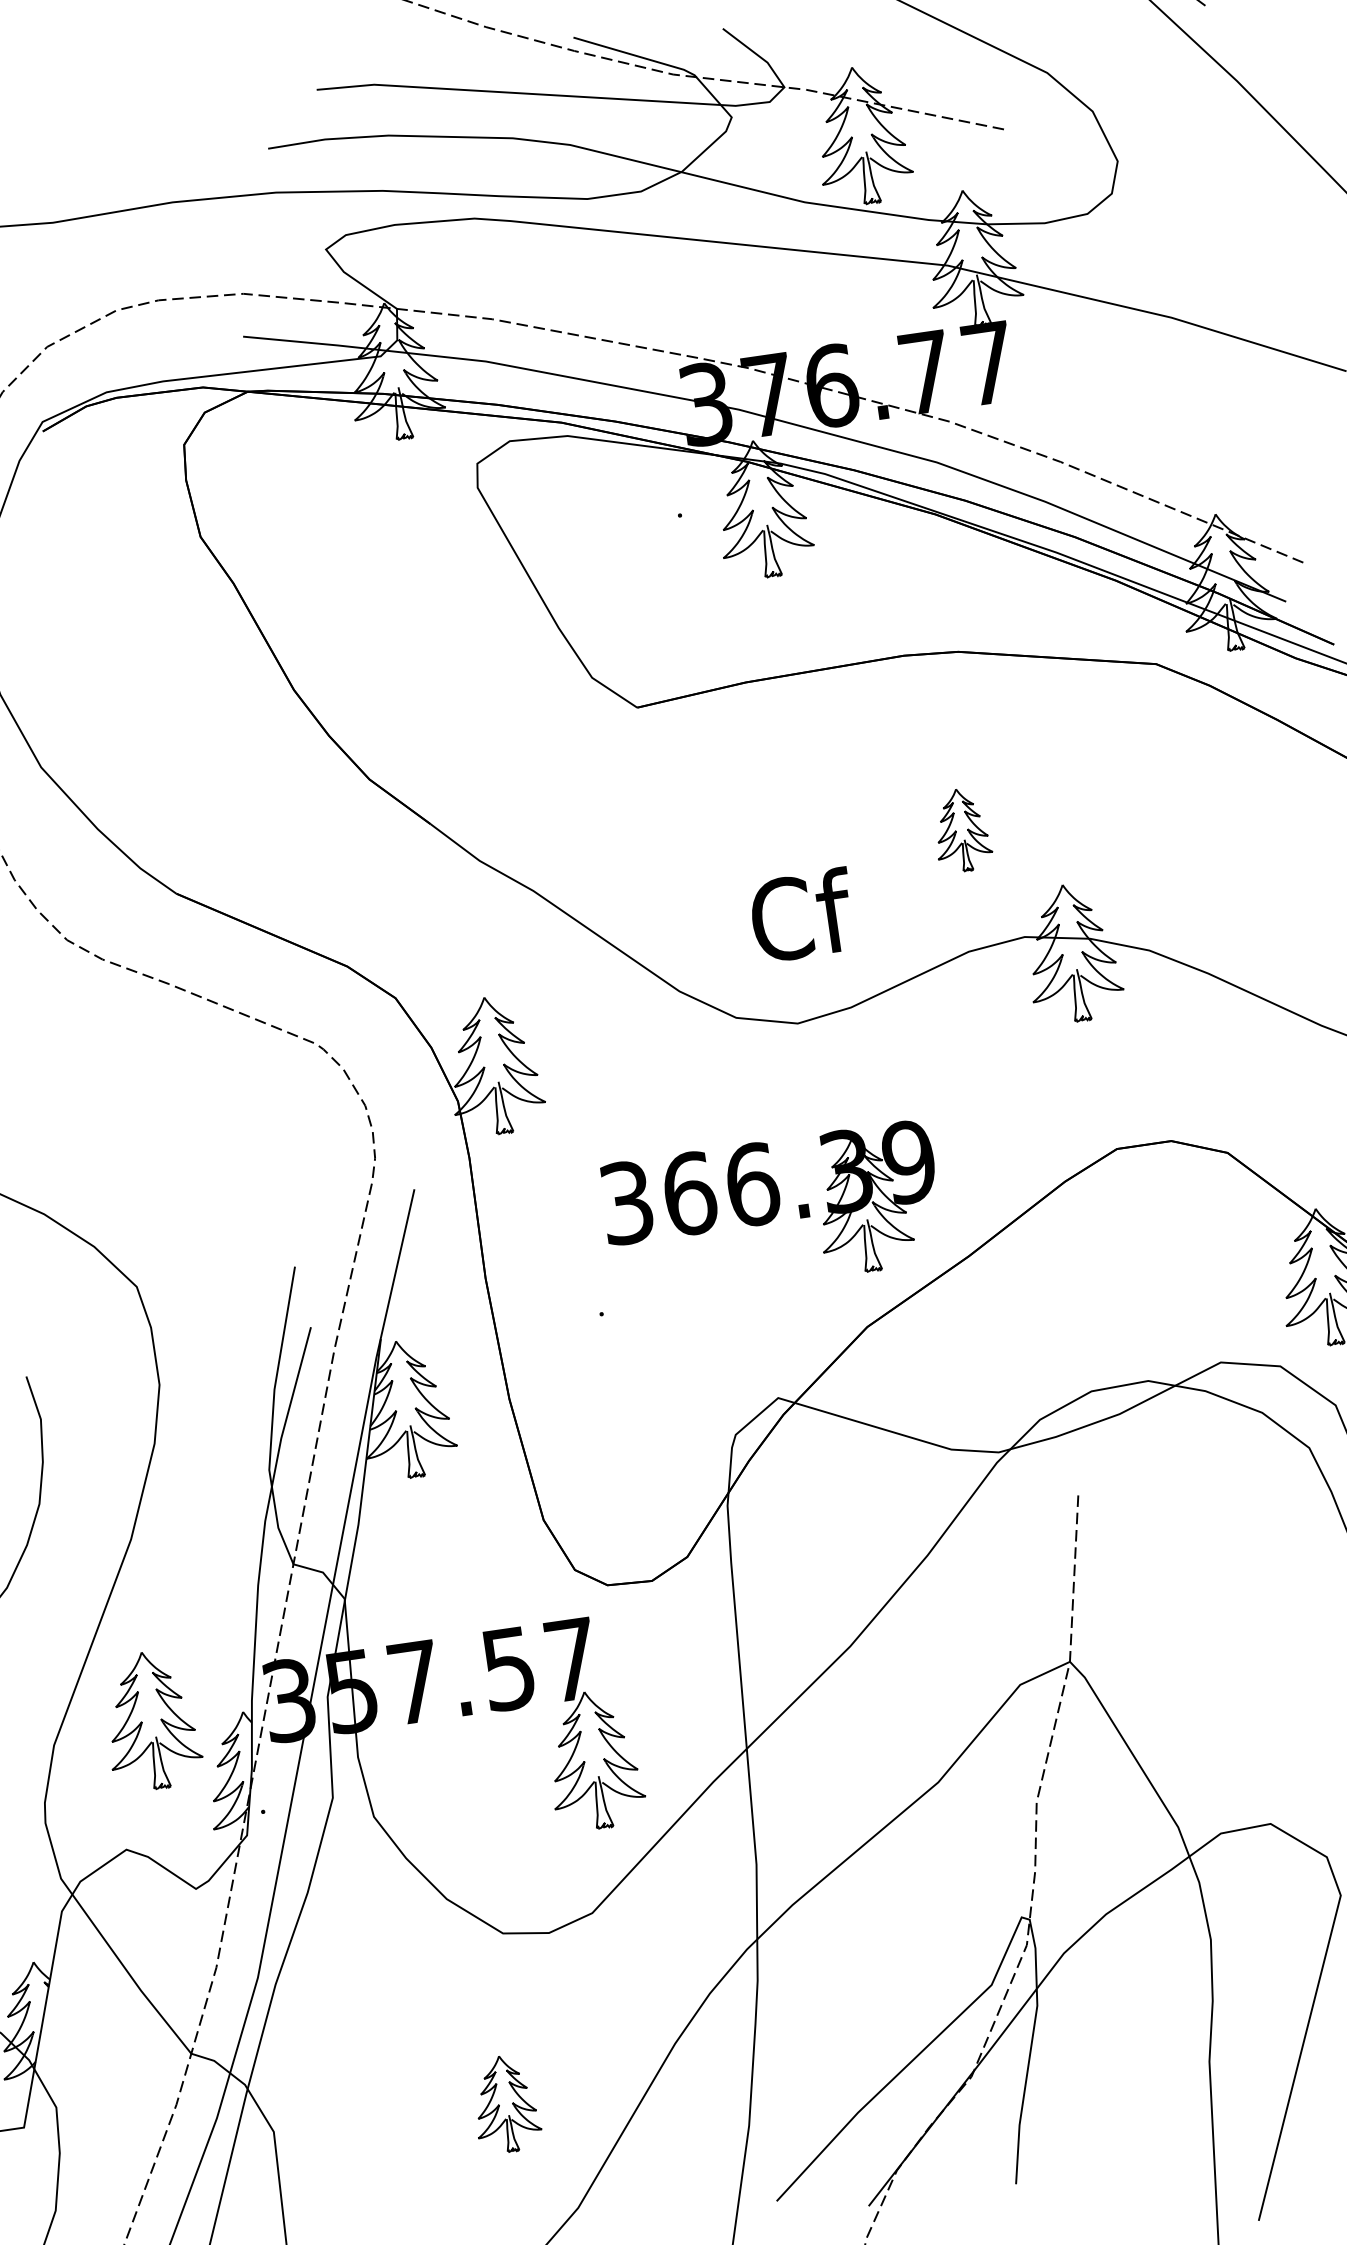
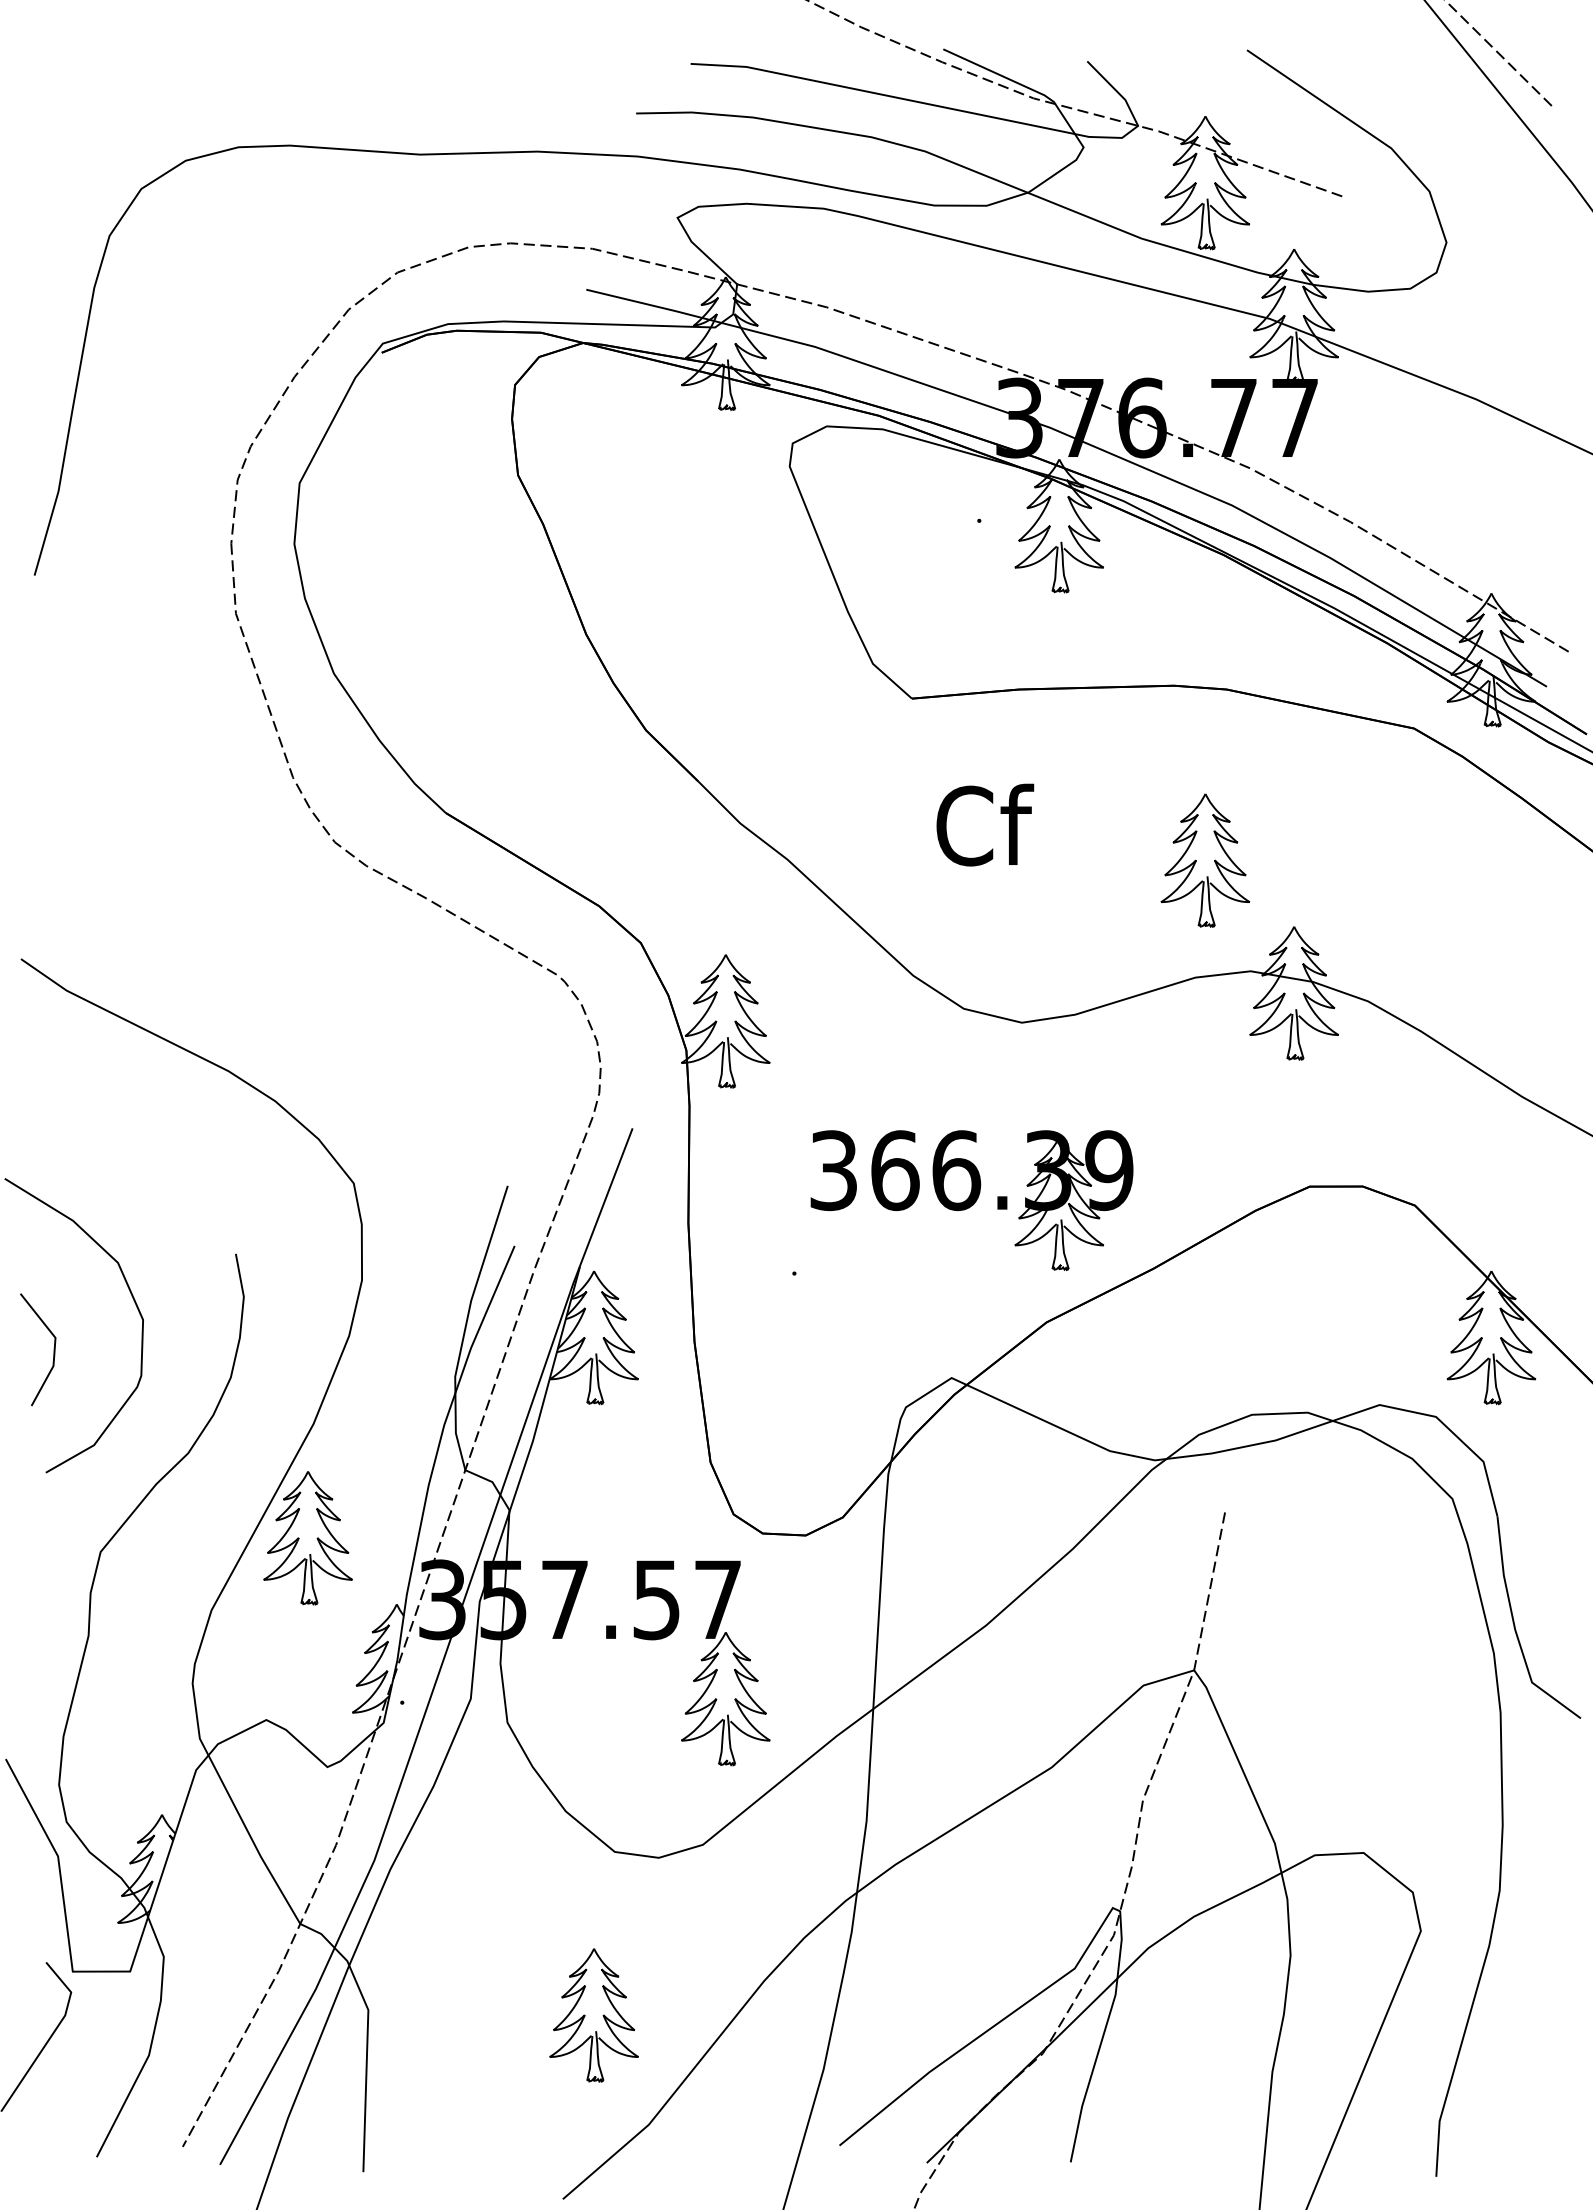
part: (961, 830) -> (1205, 860), size x1.67
text: (802, 914) -> (985, 824), moved
part: (150, 1721) -> (307, 1538), moved
part: (505, 2104) -> (593, 2015), size x1.43

